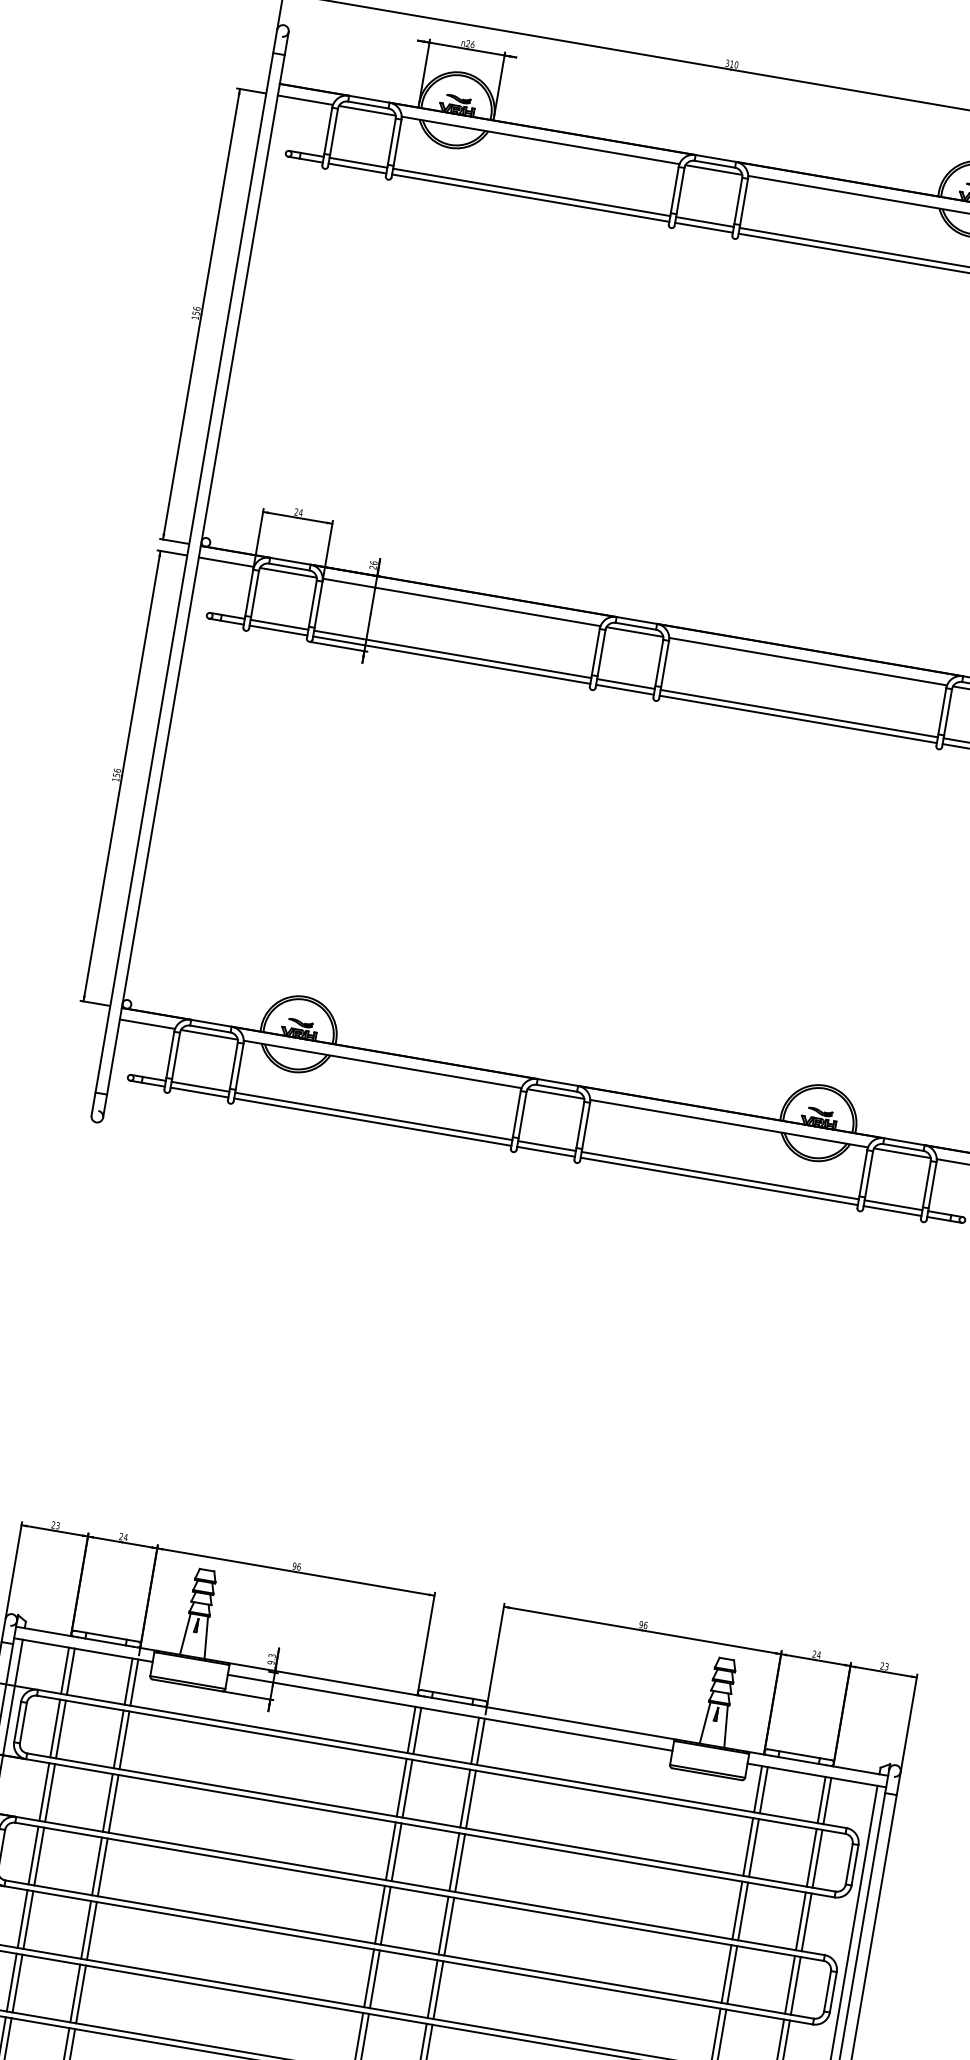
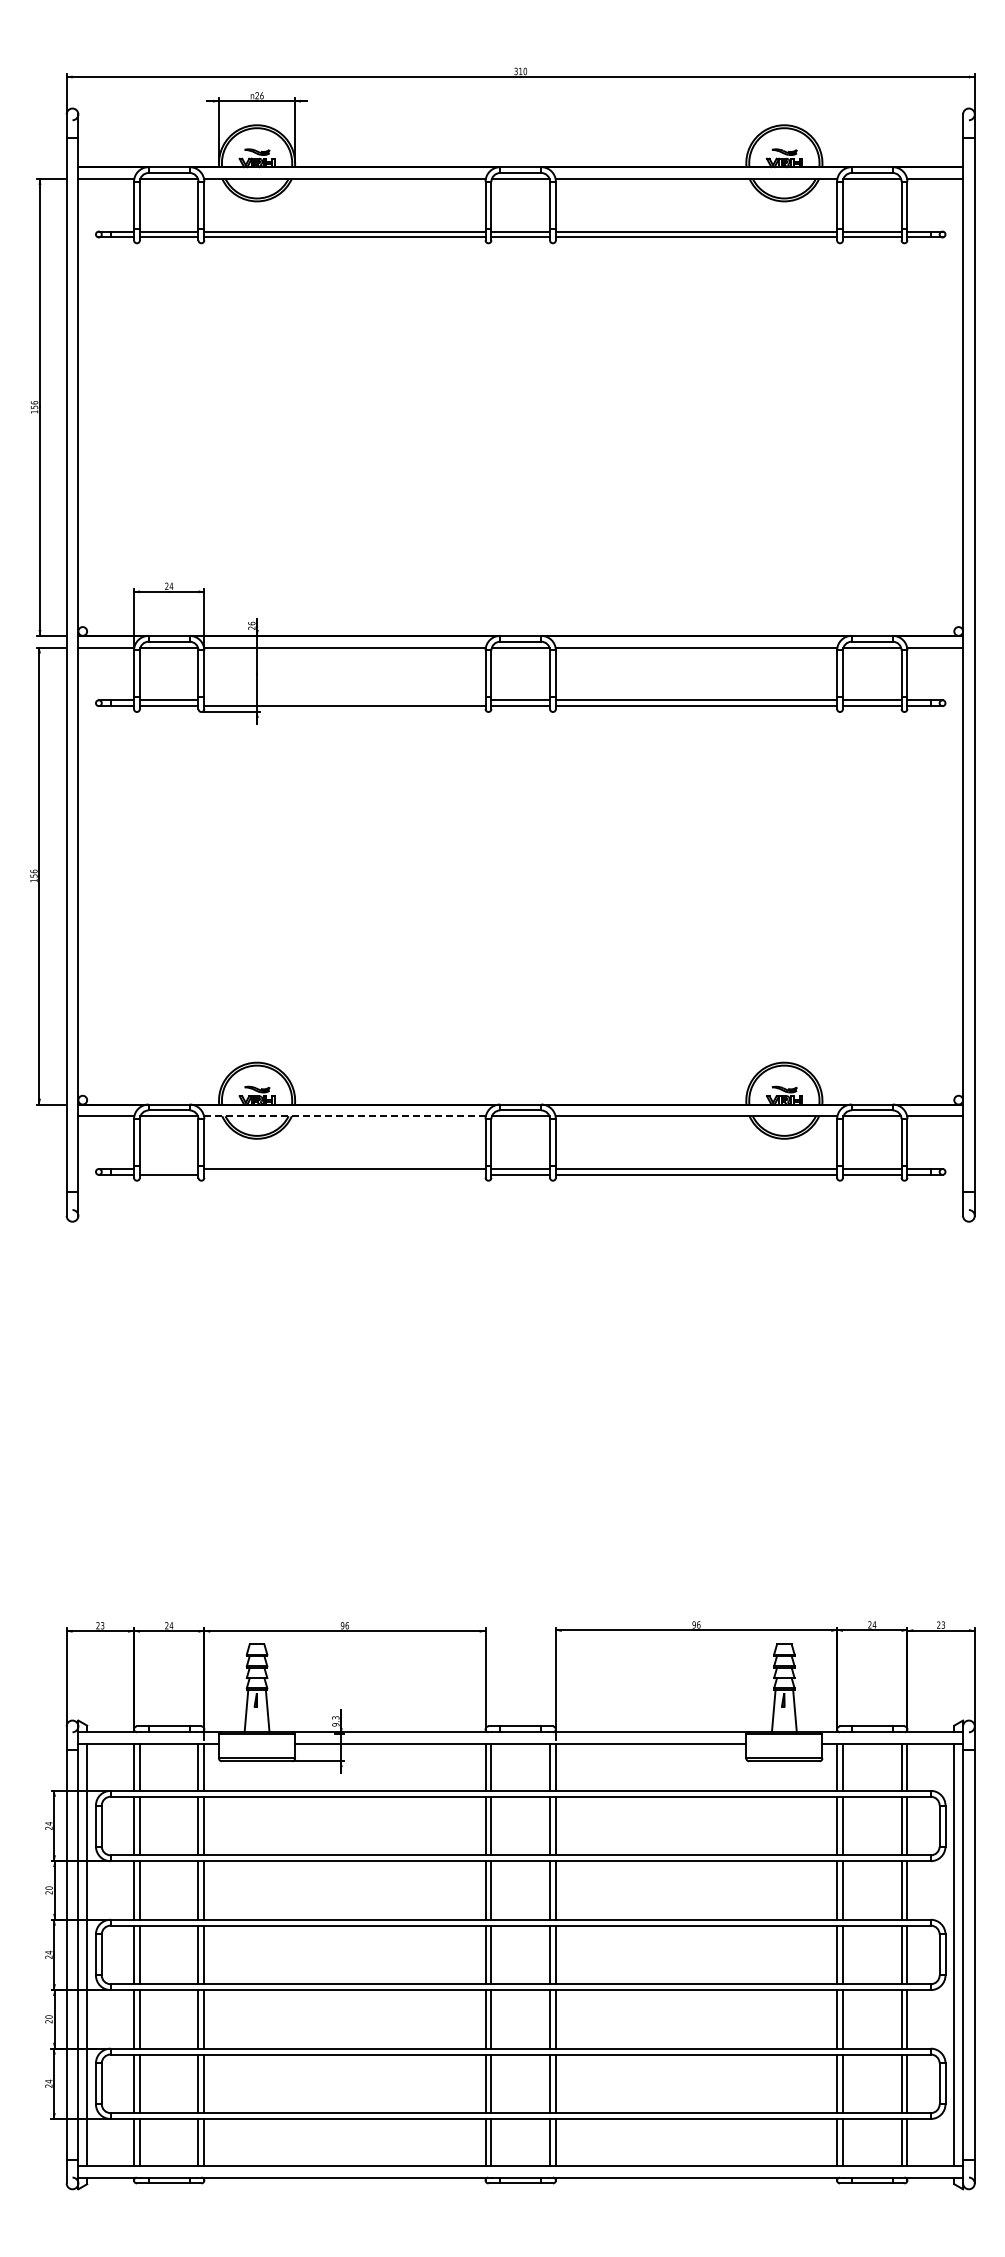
line: (452, 654) -> (344, 700), removed
line: (382, 1064) -> (344, 1116), solid -> dashed
line: (199, 1087) -> (168, 1169), removed
line: (372, 1121) -> (344, 1174), removed

